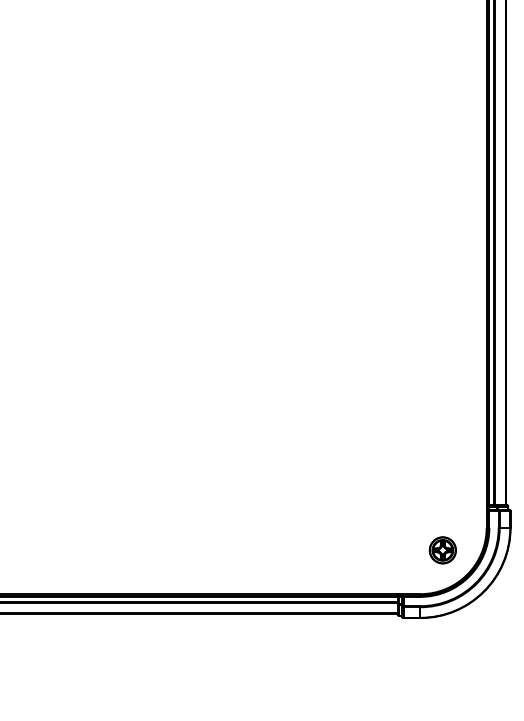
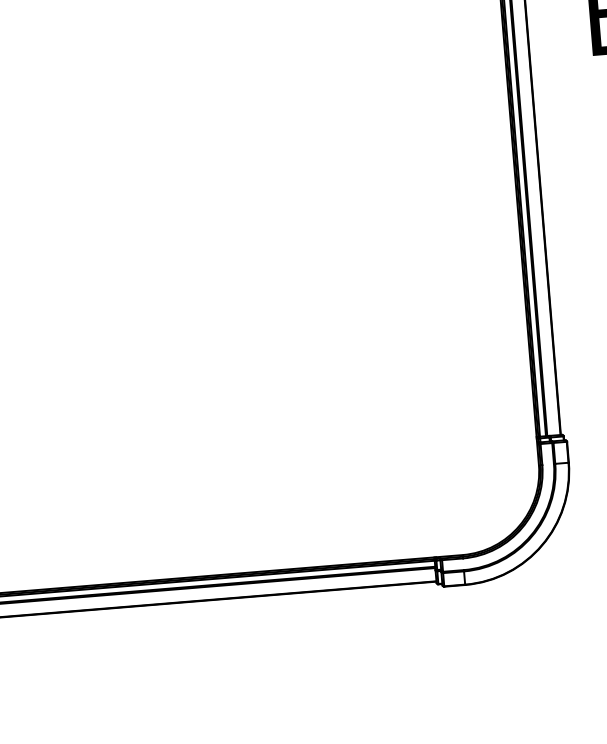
part: (442, 550) -> (486, 498), removed

